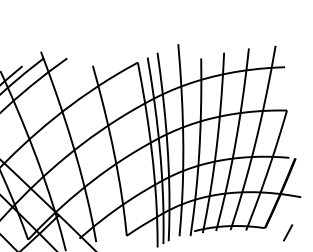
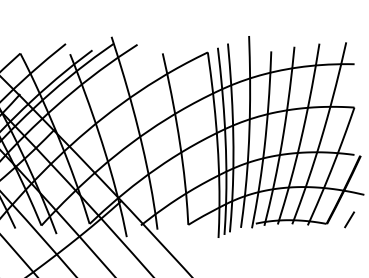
line: (288, 232) -> (349, 219), moved

